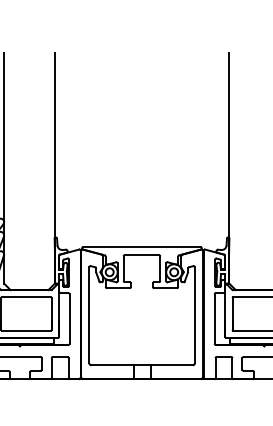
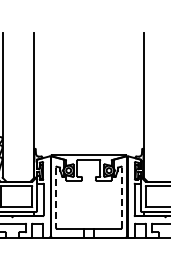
line: (195, 315) -> (122, 197), solid -> dashed
line: (90, 316) -> (56, 198), solid -> dashed

